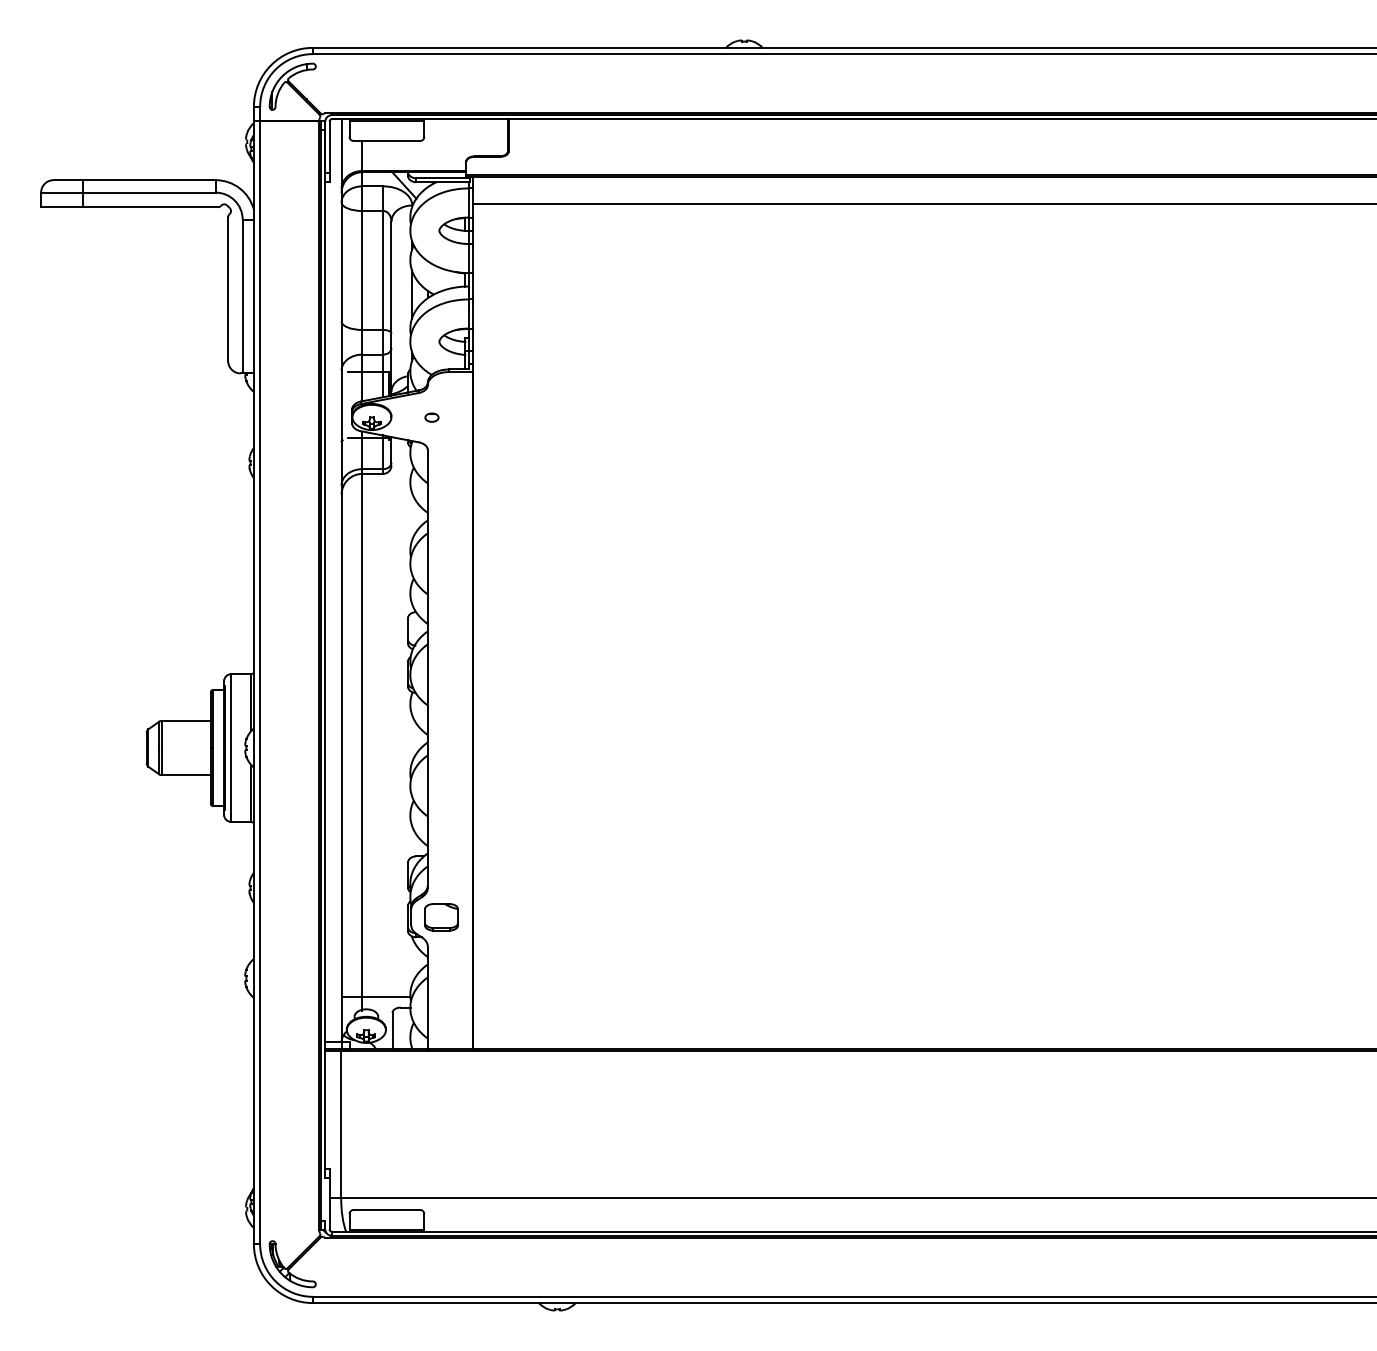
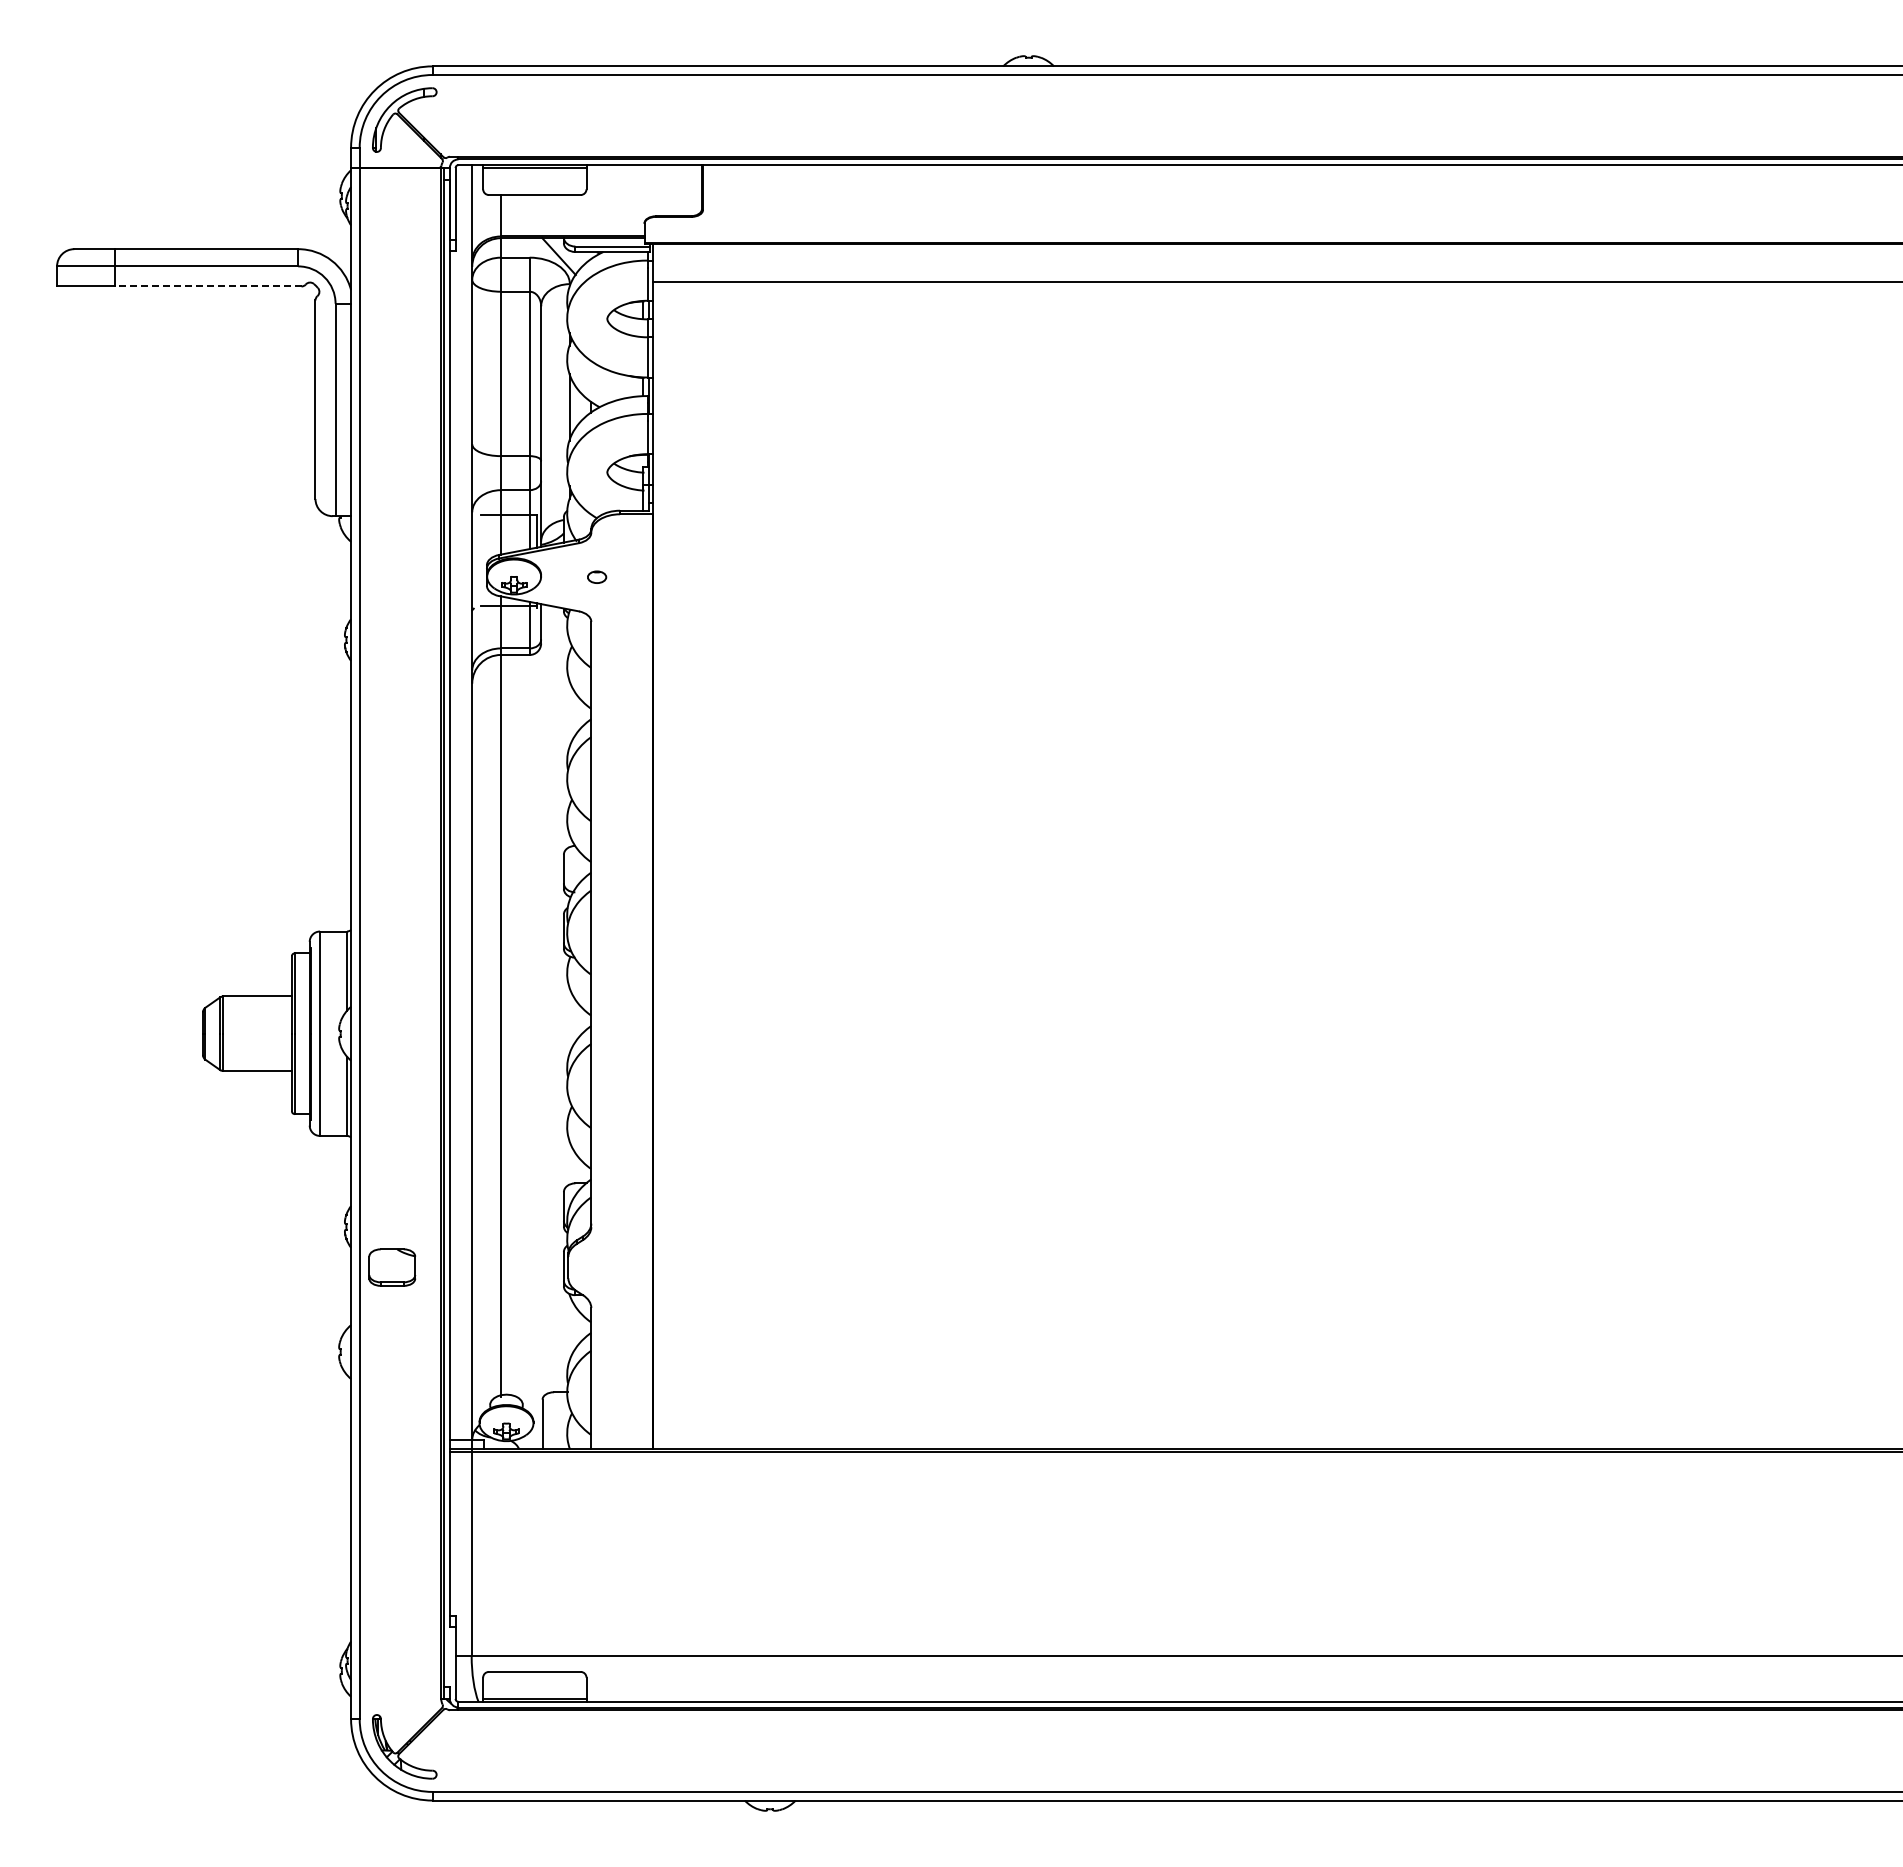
line: (150, 207) -> (208, 286), solid -> dashed
part: (441, 917) -> (392, 1267), moved
line: (375, 996) -> (519, 1377), removed

